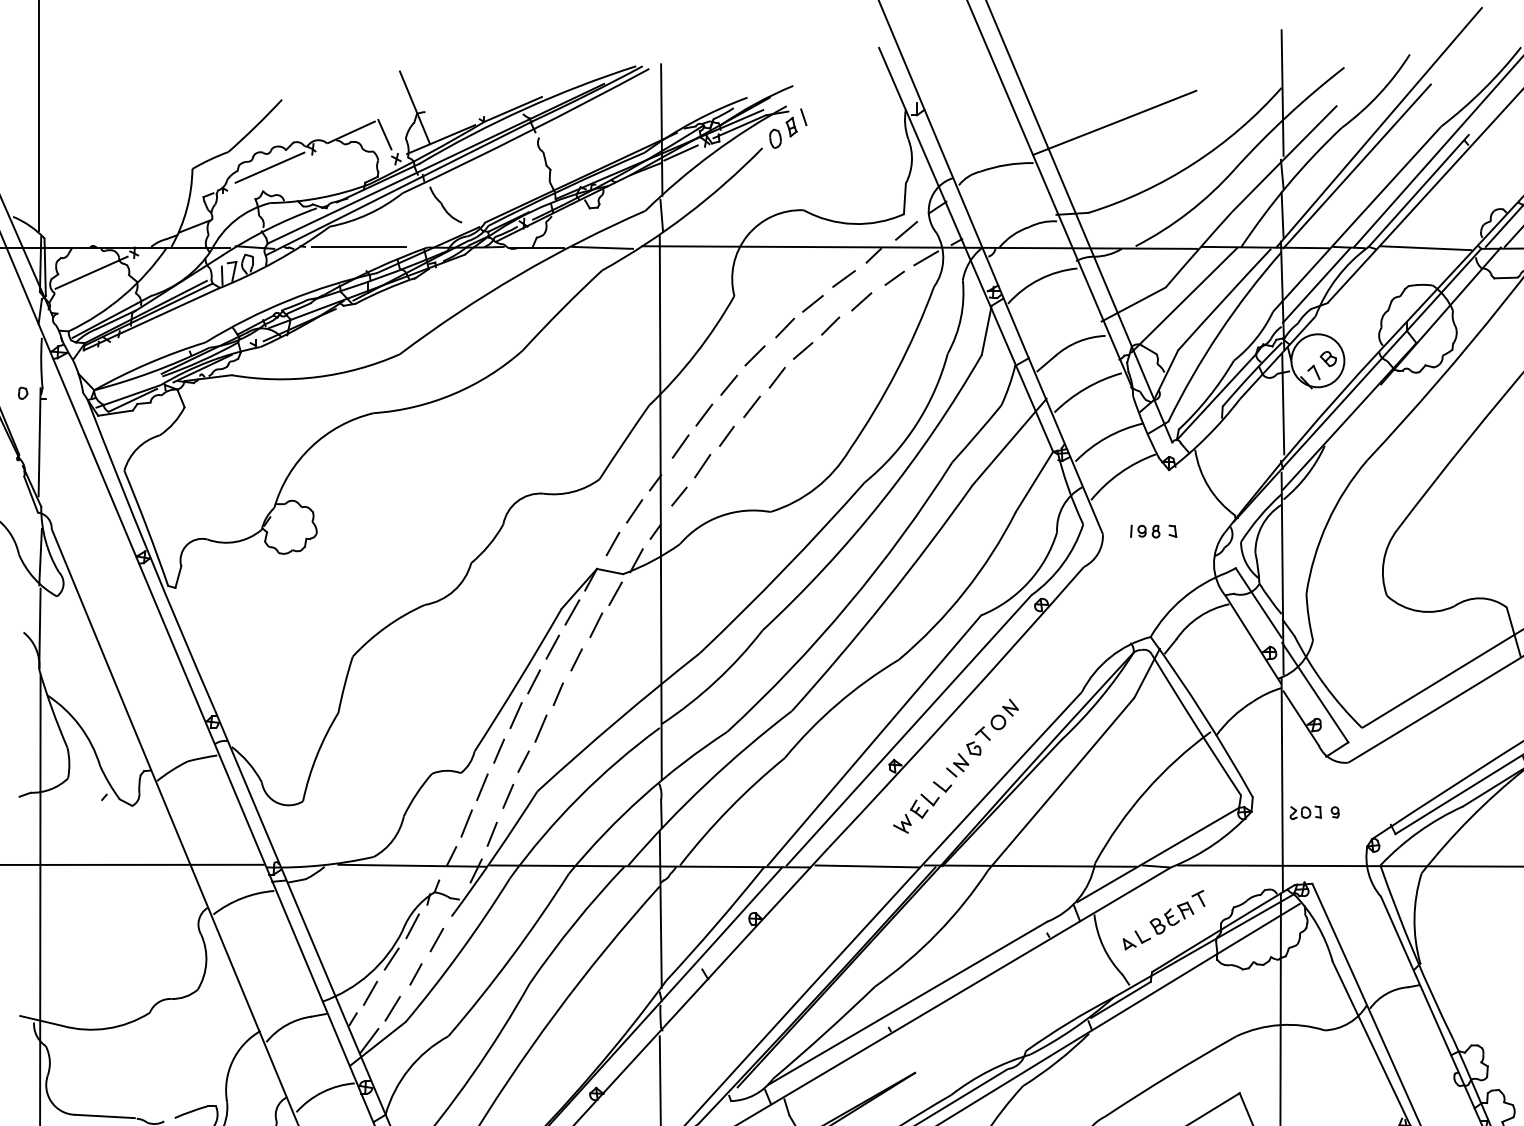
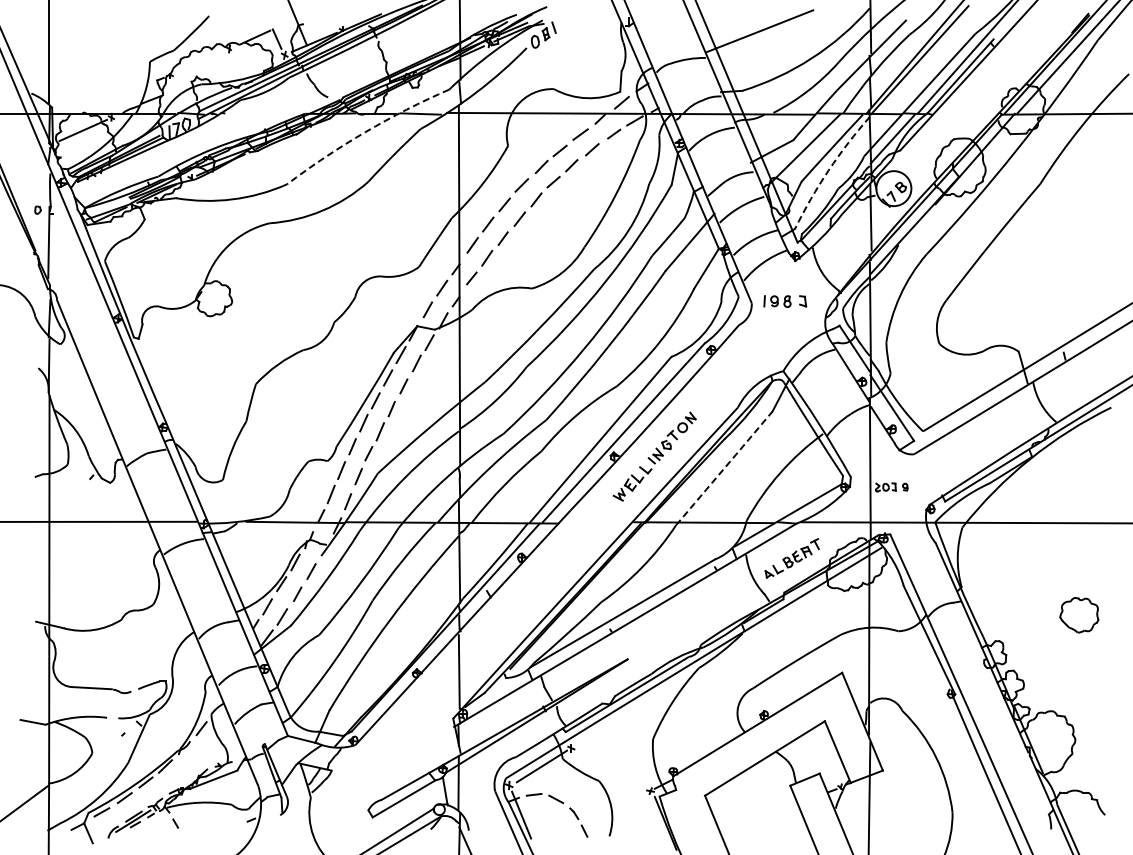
line: (268, 166) -> (200, 60), removed
line: (359, 247) -> (260, 113), removed
line: (1426, 247) -> (965, 113), removed
arc: (518, 275) -> (365, 132), solid -> dashed
arc: (1218, 333) -> (828, 170), solid -> dashed
part: (1153, 531) -> (785, 301), size x1.4
arc: (1061, 784) -> (724, 468), solid -> dashed
line: (866, 865) -> (595, 522), removed

